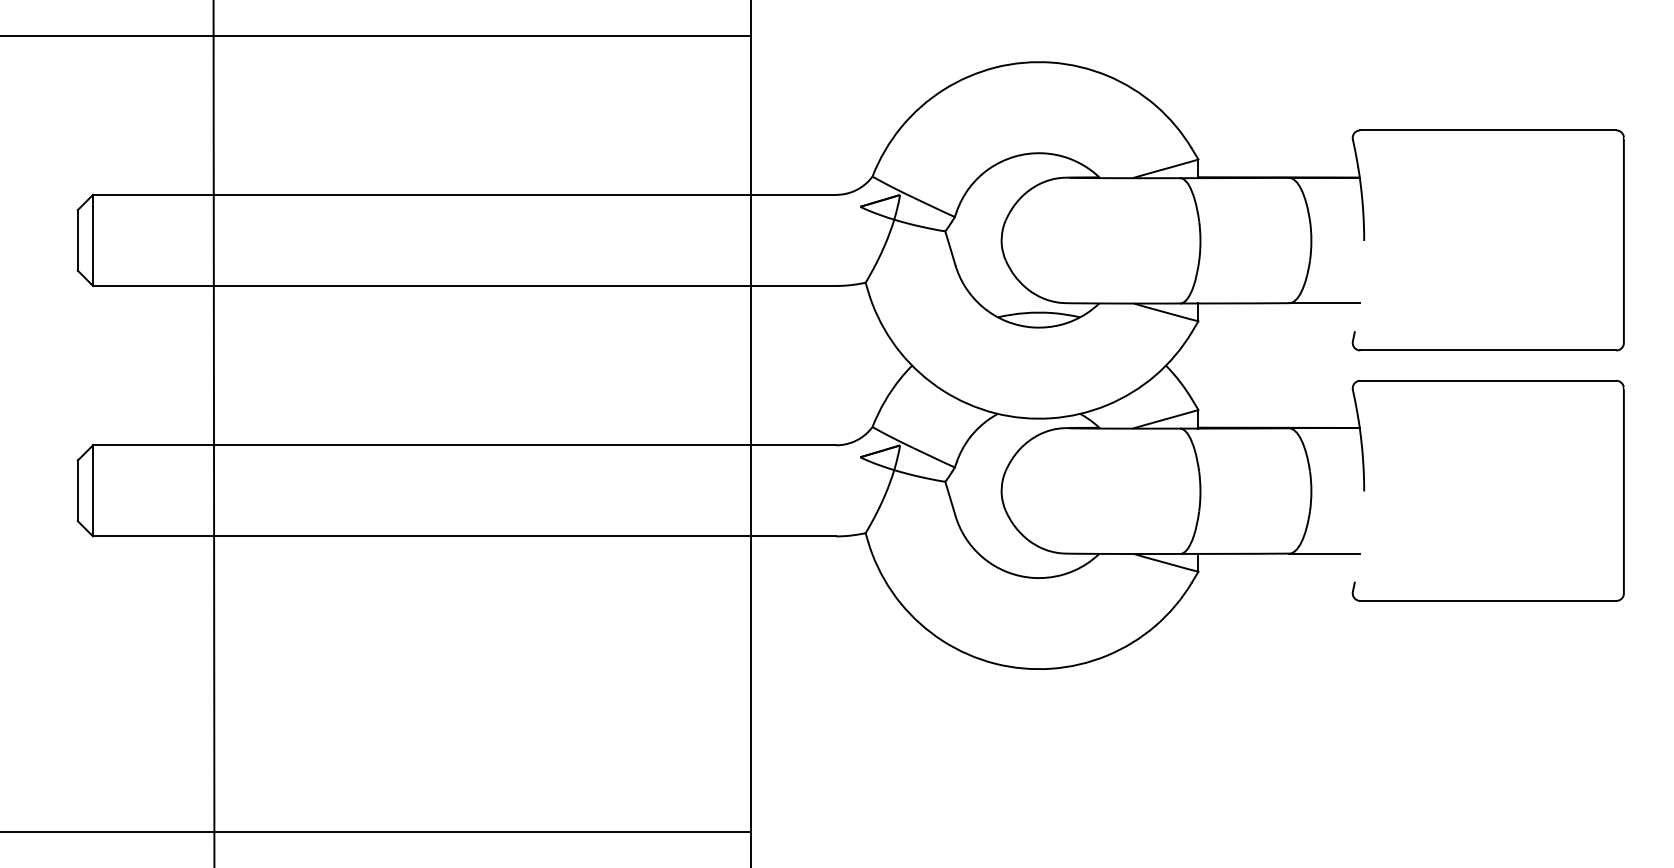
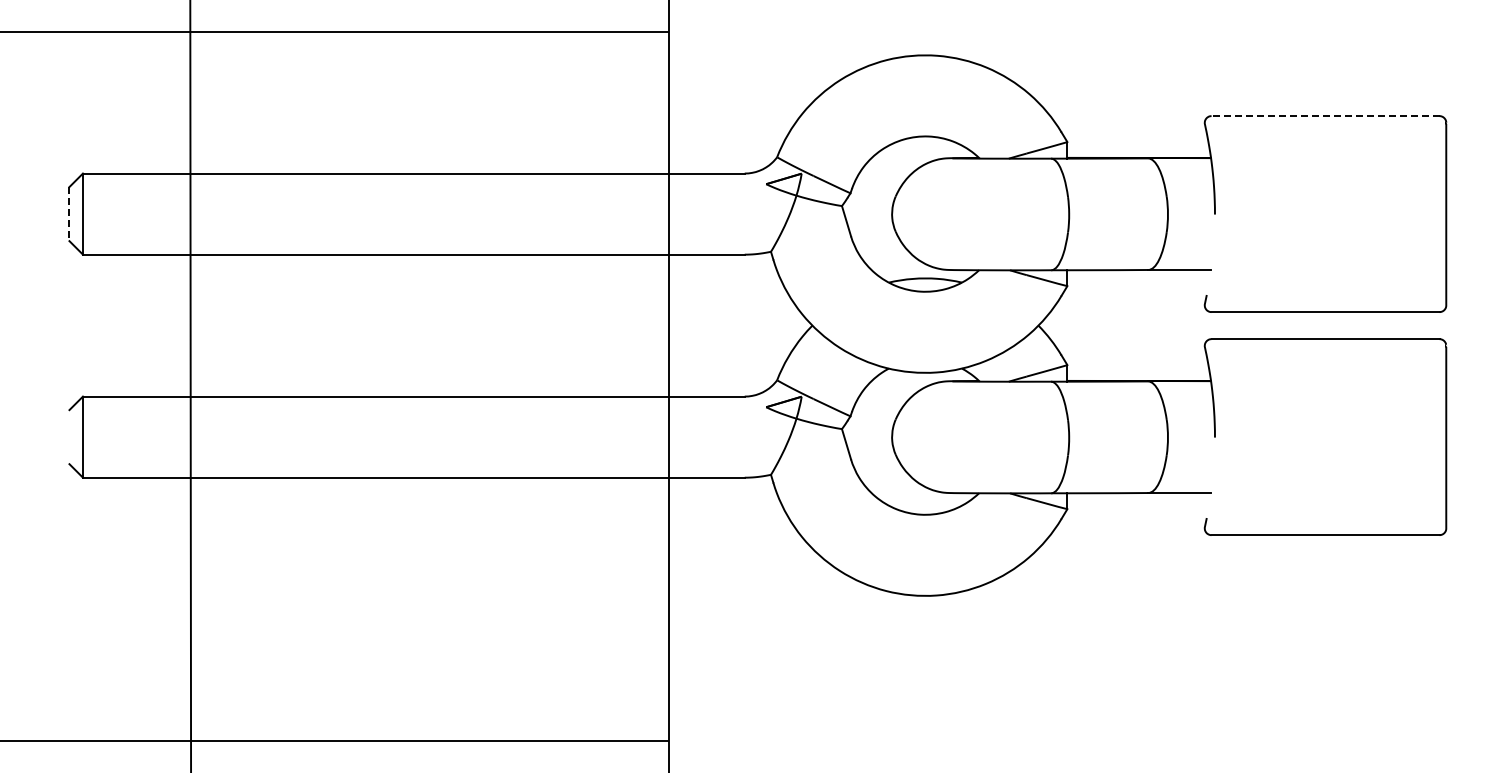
line: (1488, 130) -> (1325, 116), solid -> dashed
line: (77, 240) -> (69, 214), solid -> dashed
line: (77, 491) -> (69, 437), removed

